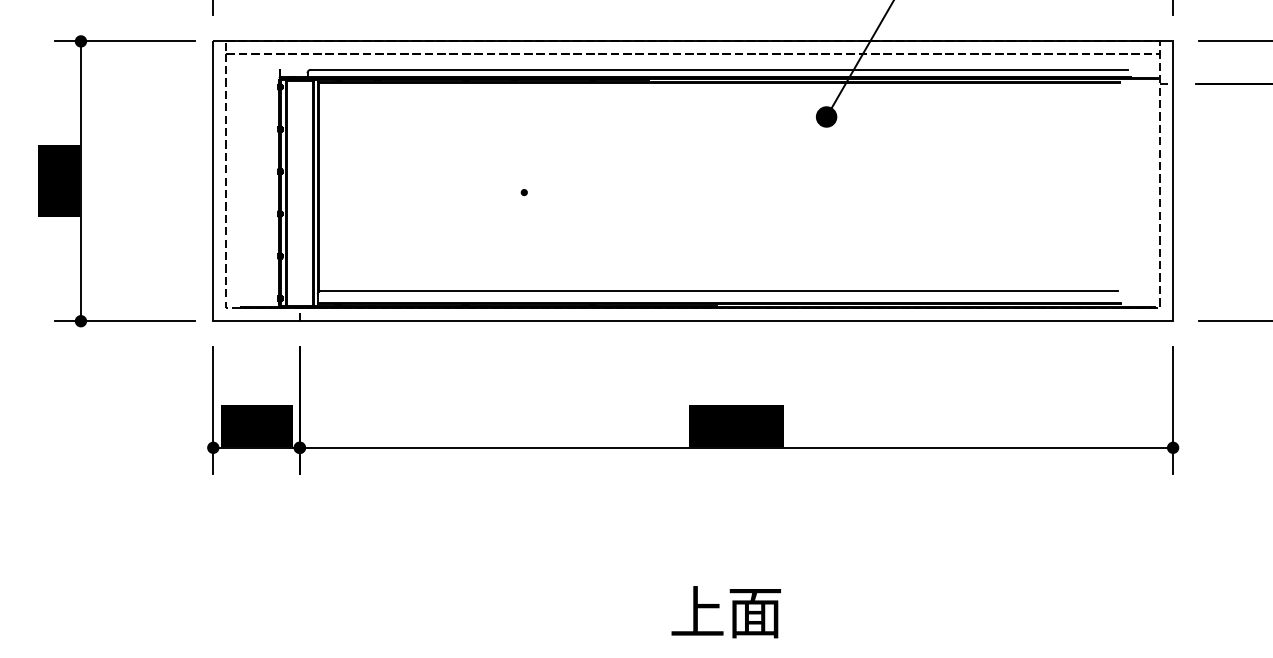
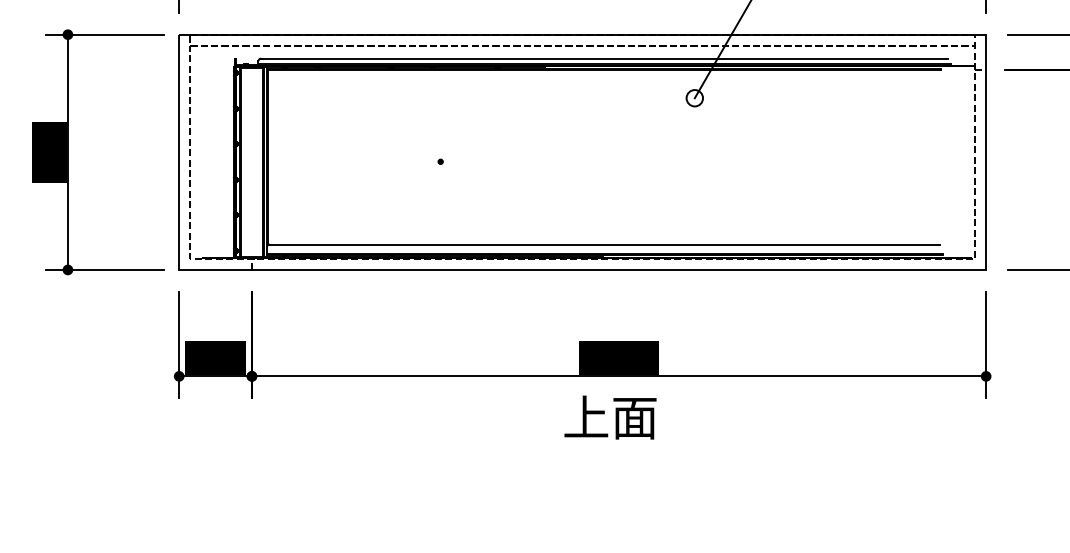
fill: (826, 117) -> (694, 98), removed
text: (726, 612) -> (610, 417), moved

